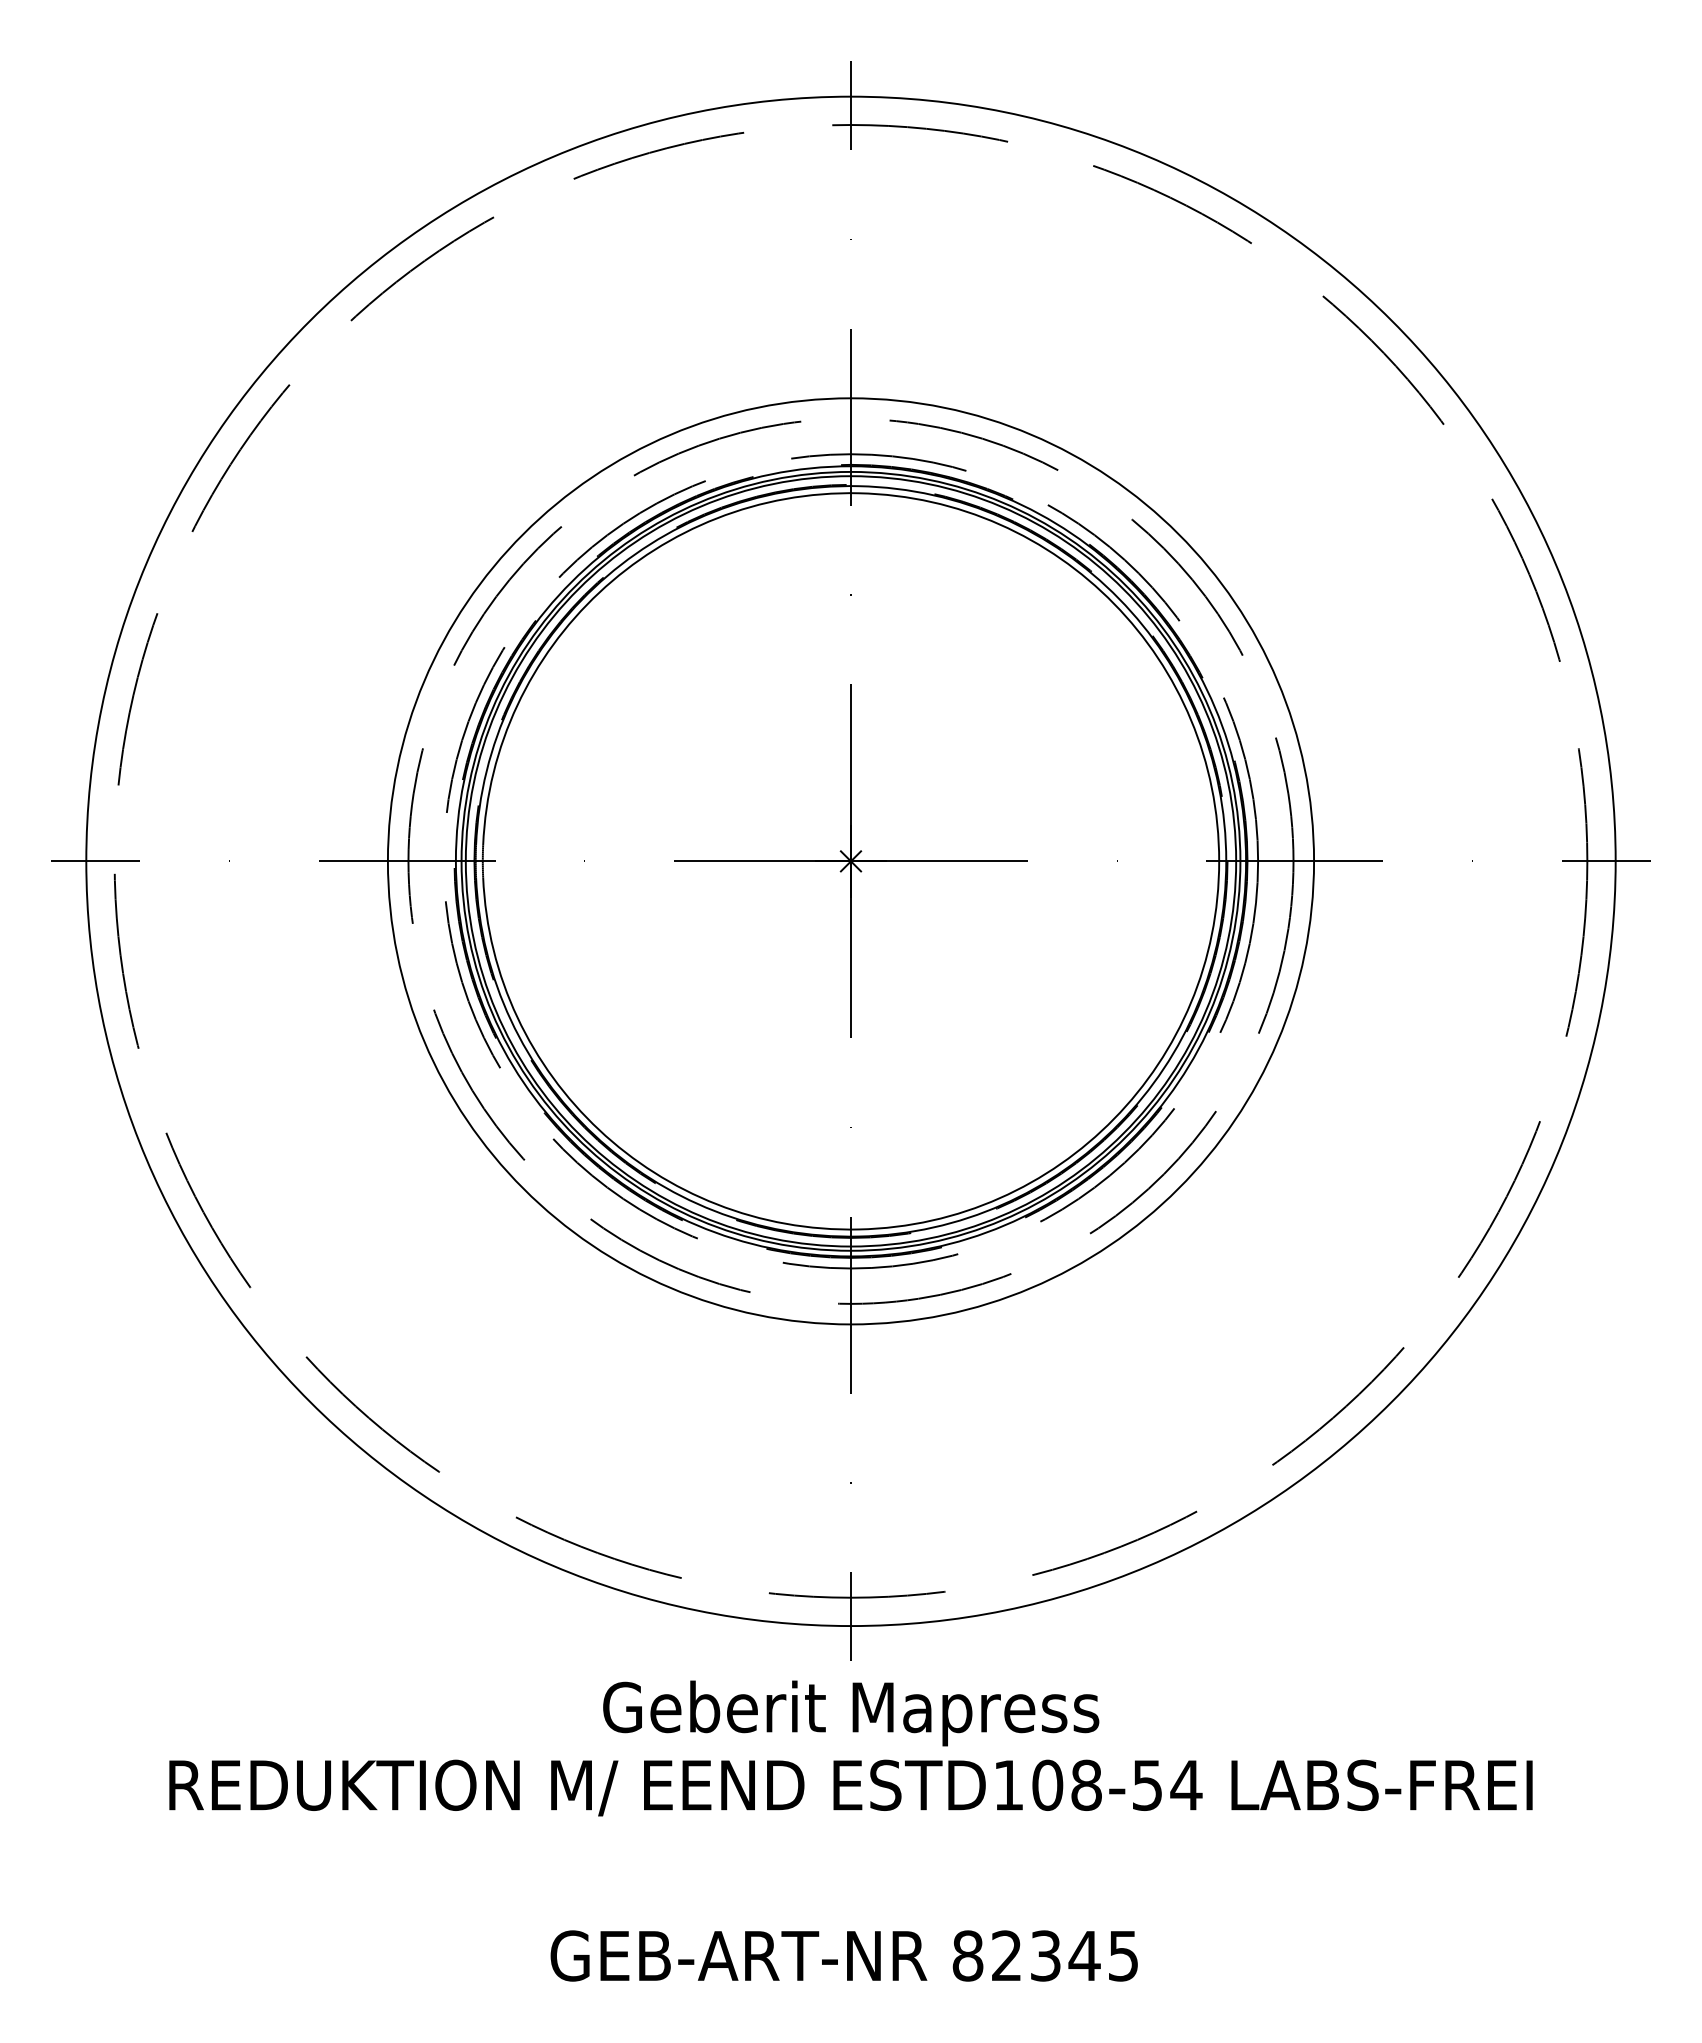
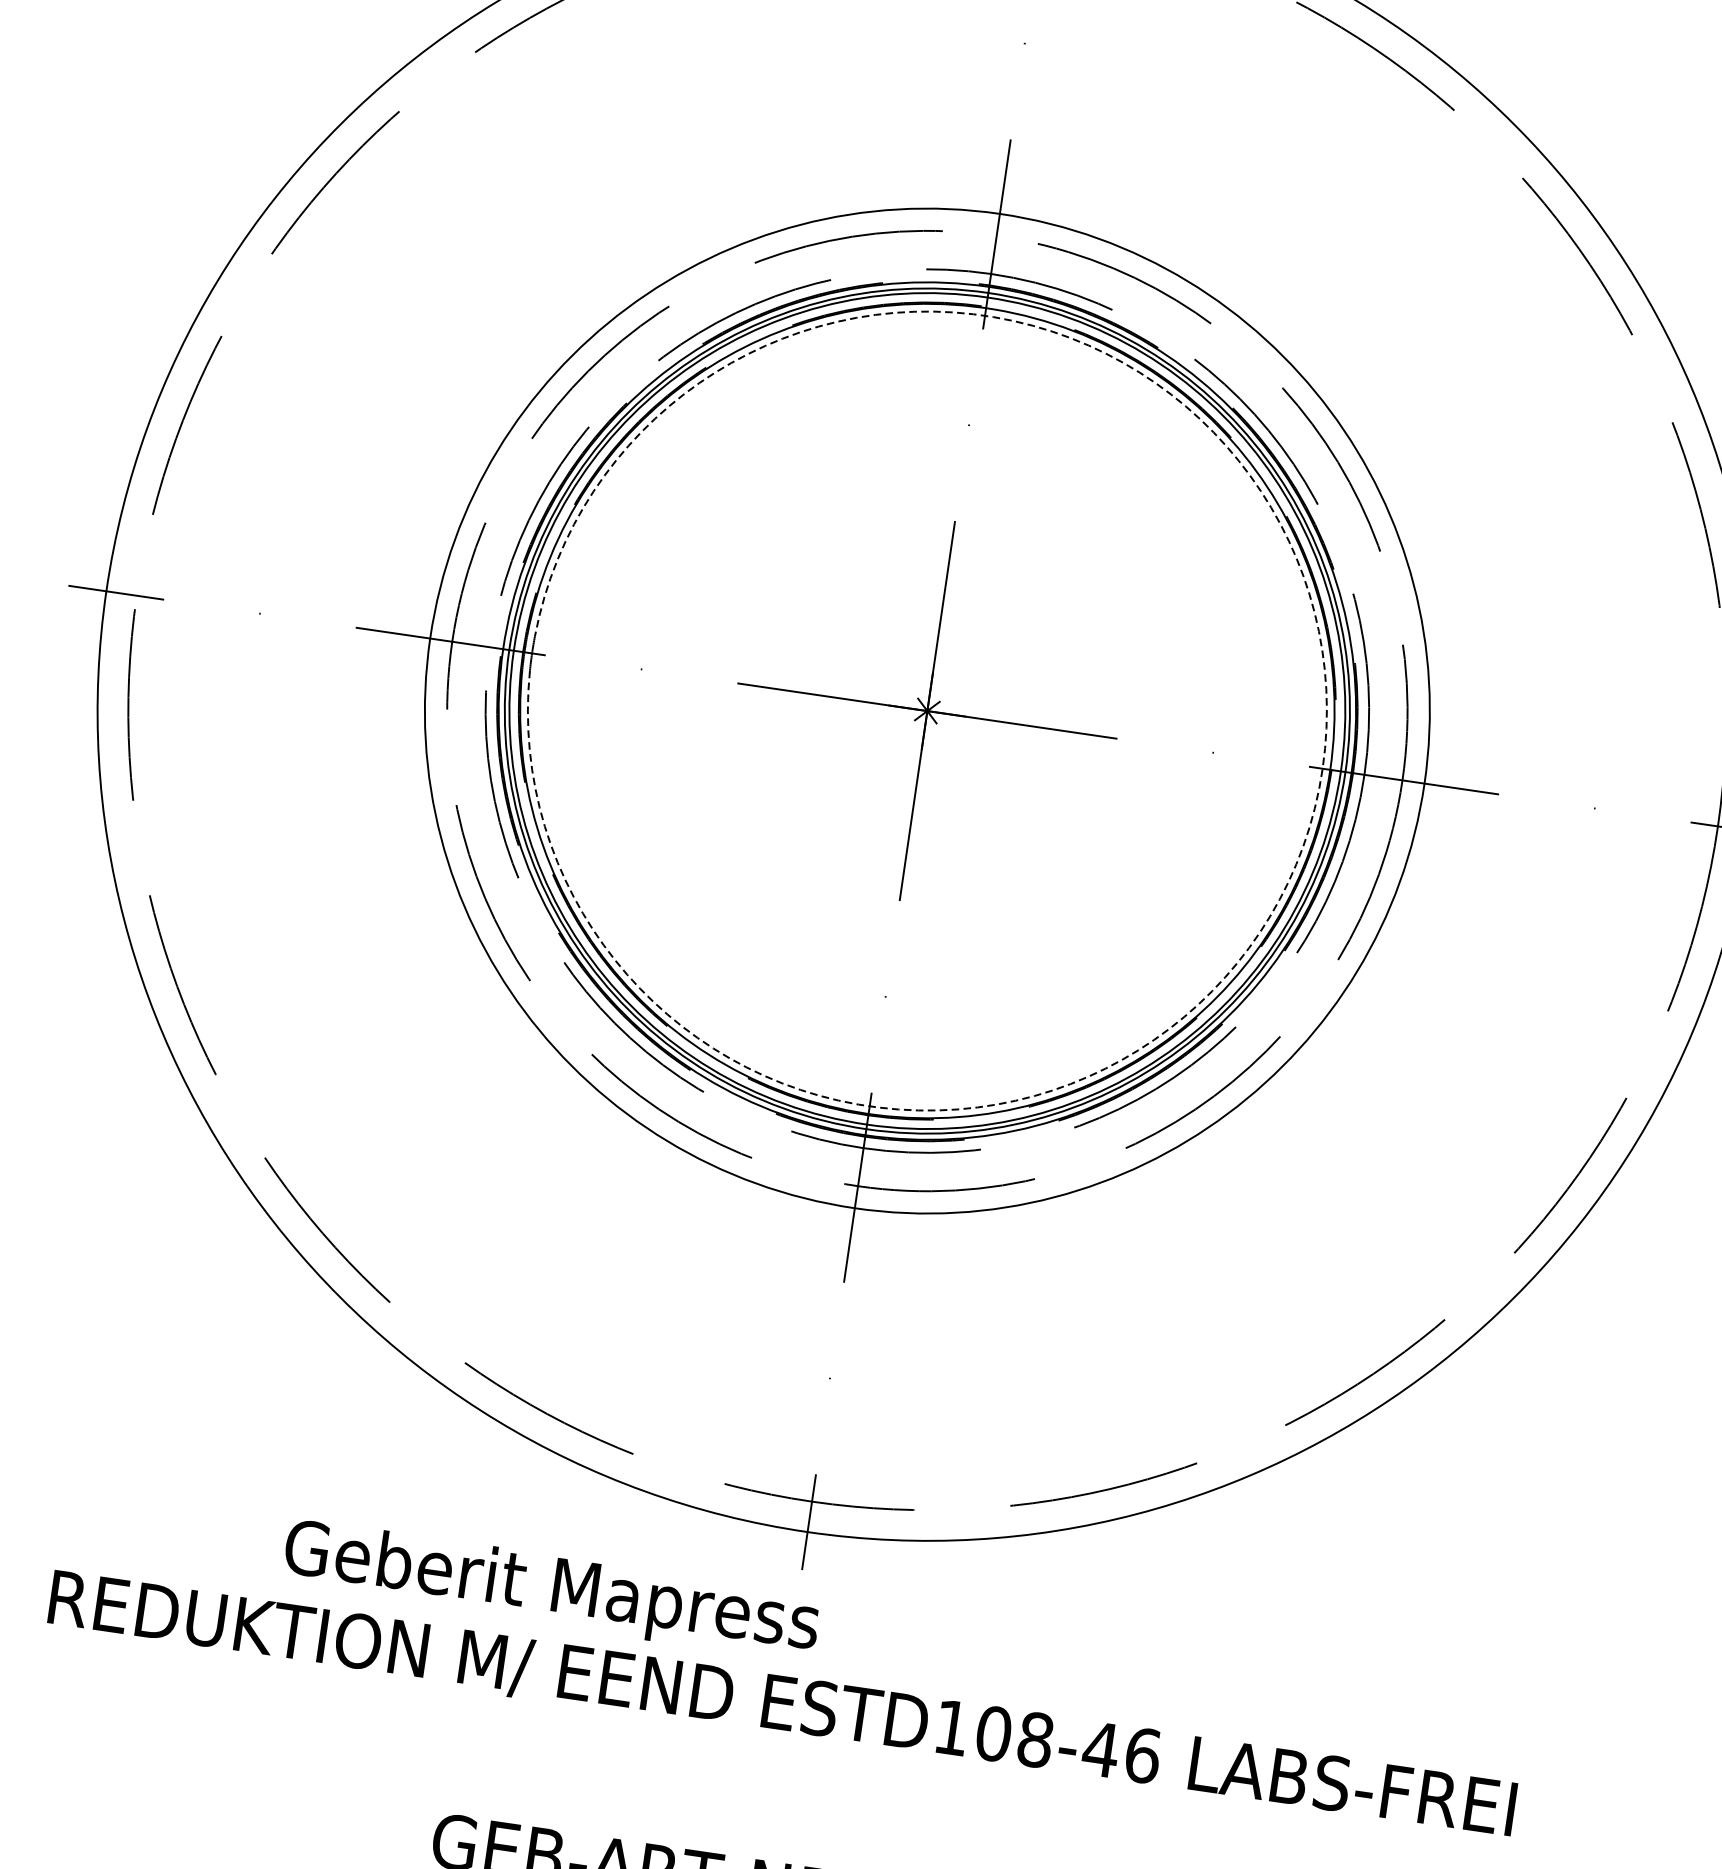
arc: (1219, 861) -> (1323, 768), solid -> dashed
text: (851, 1713) -> (551, 1590), moved
text: (1166, 1784) -> (1121, 1751), ESTD108-54 -> ESTD108-46

